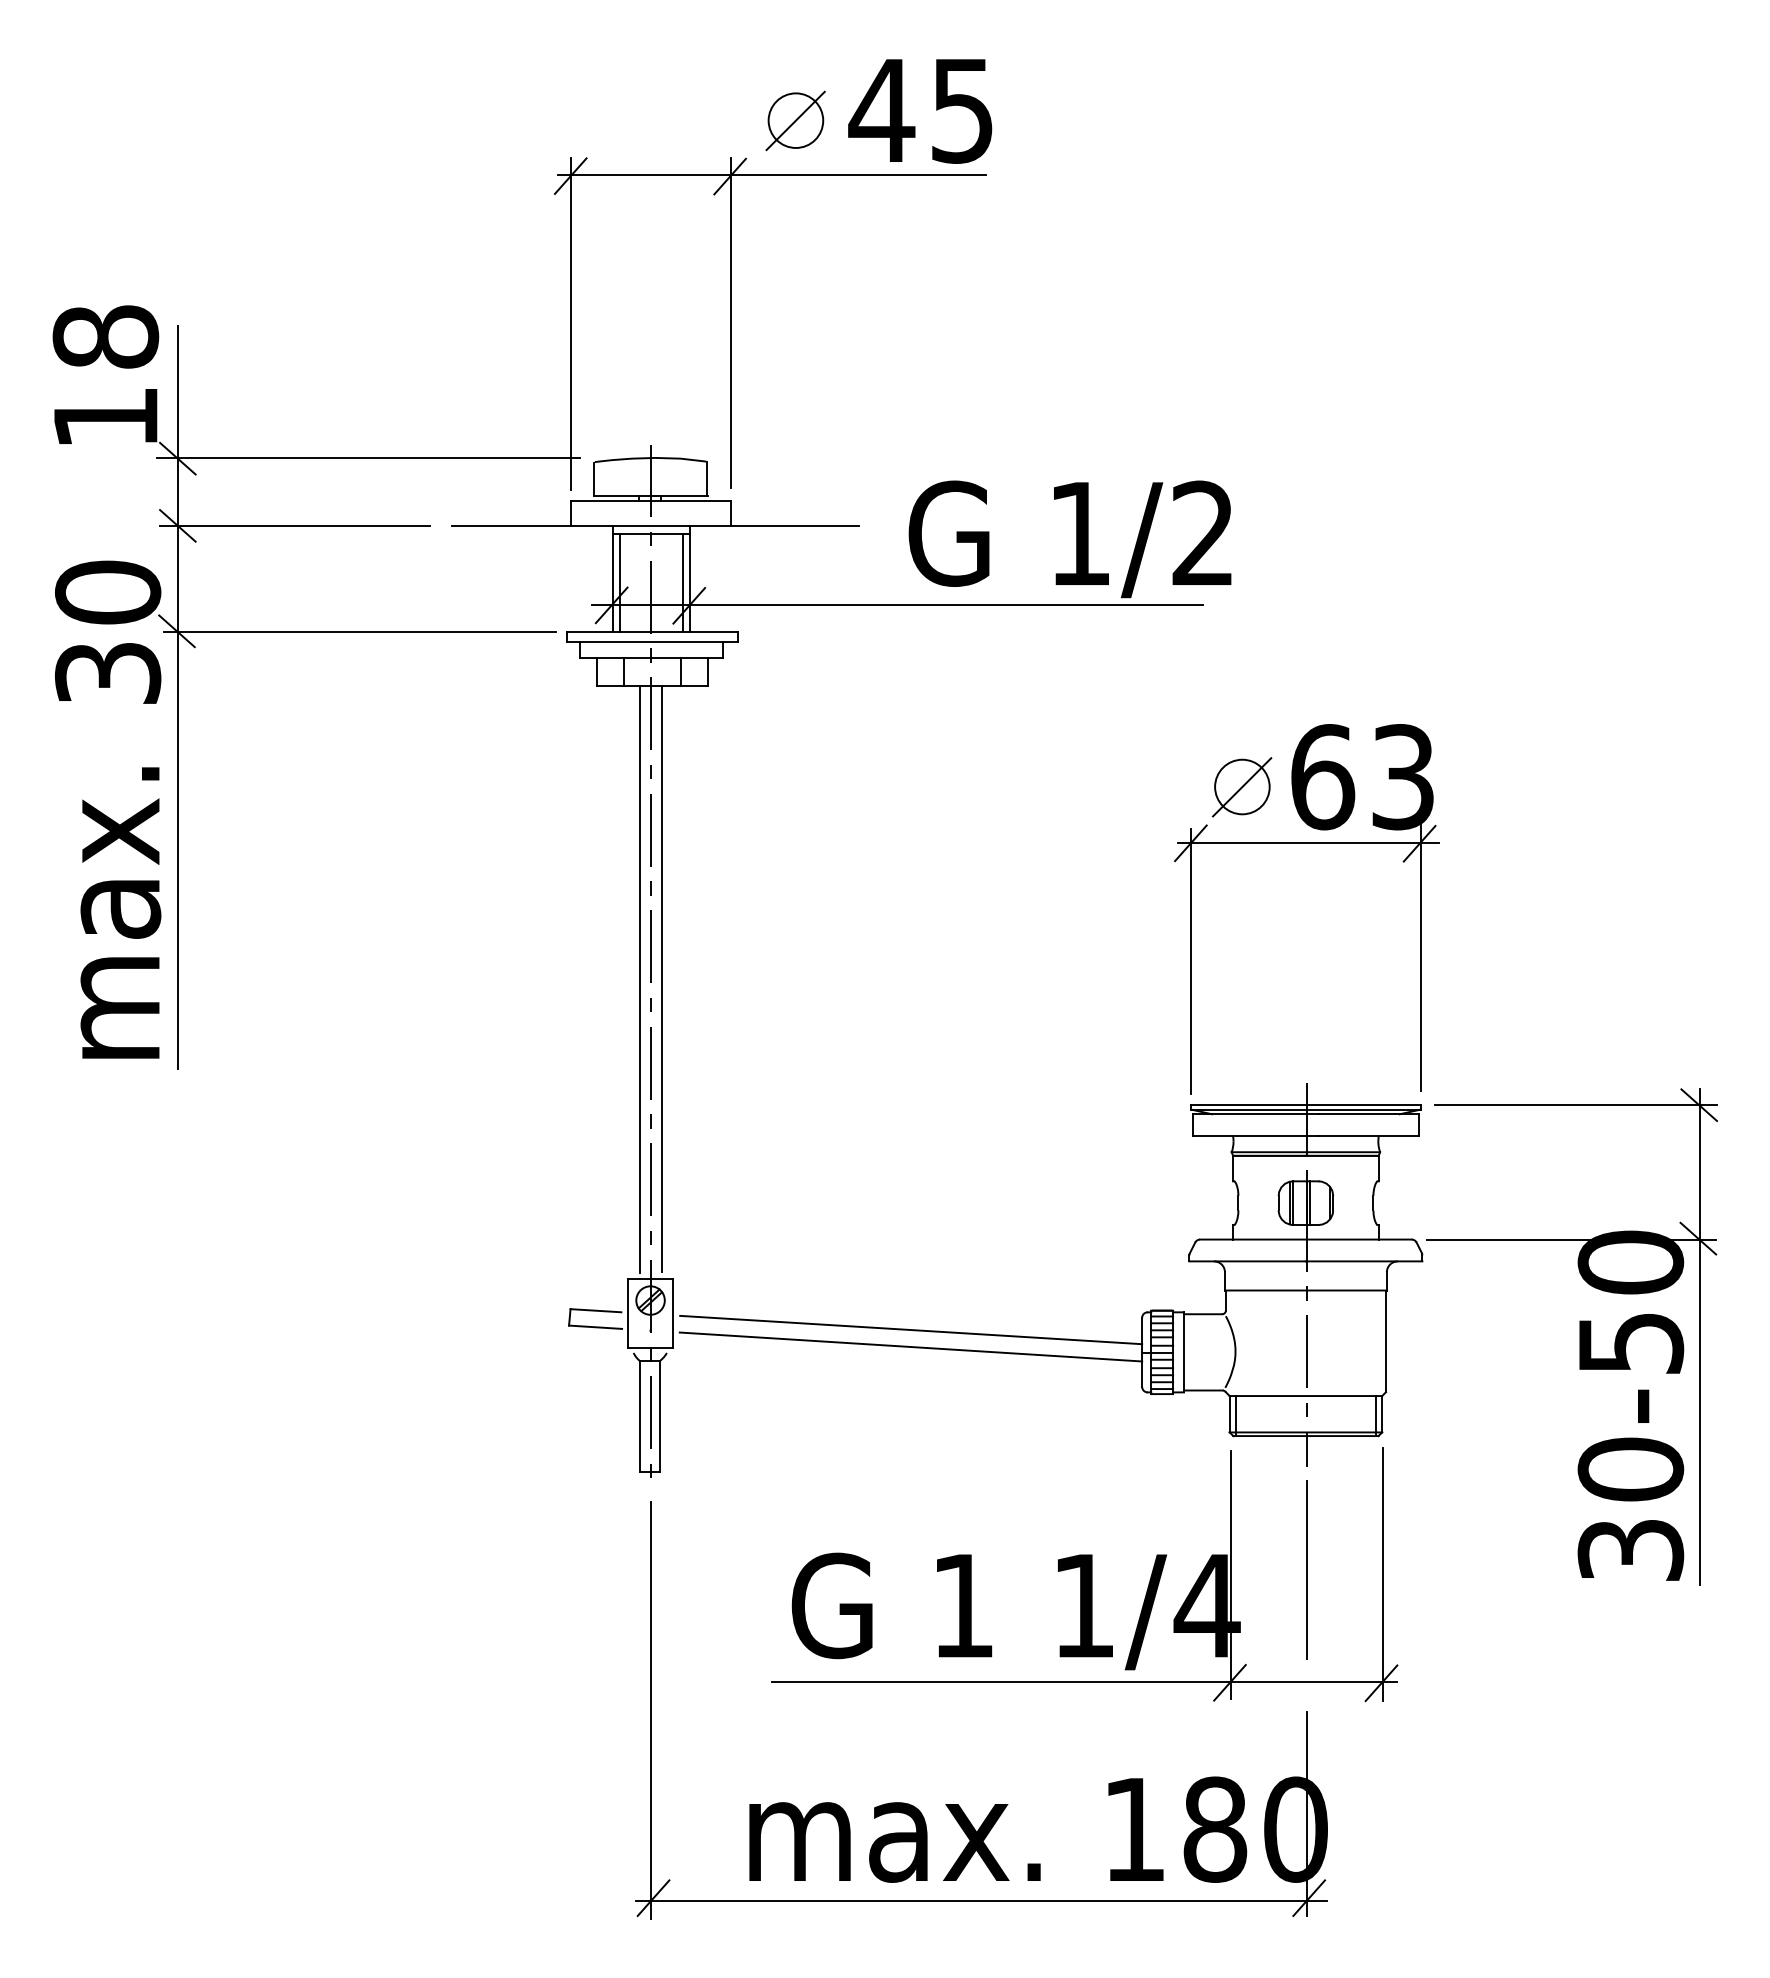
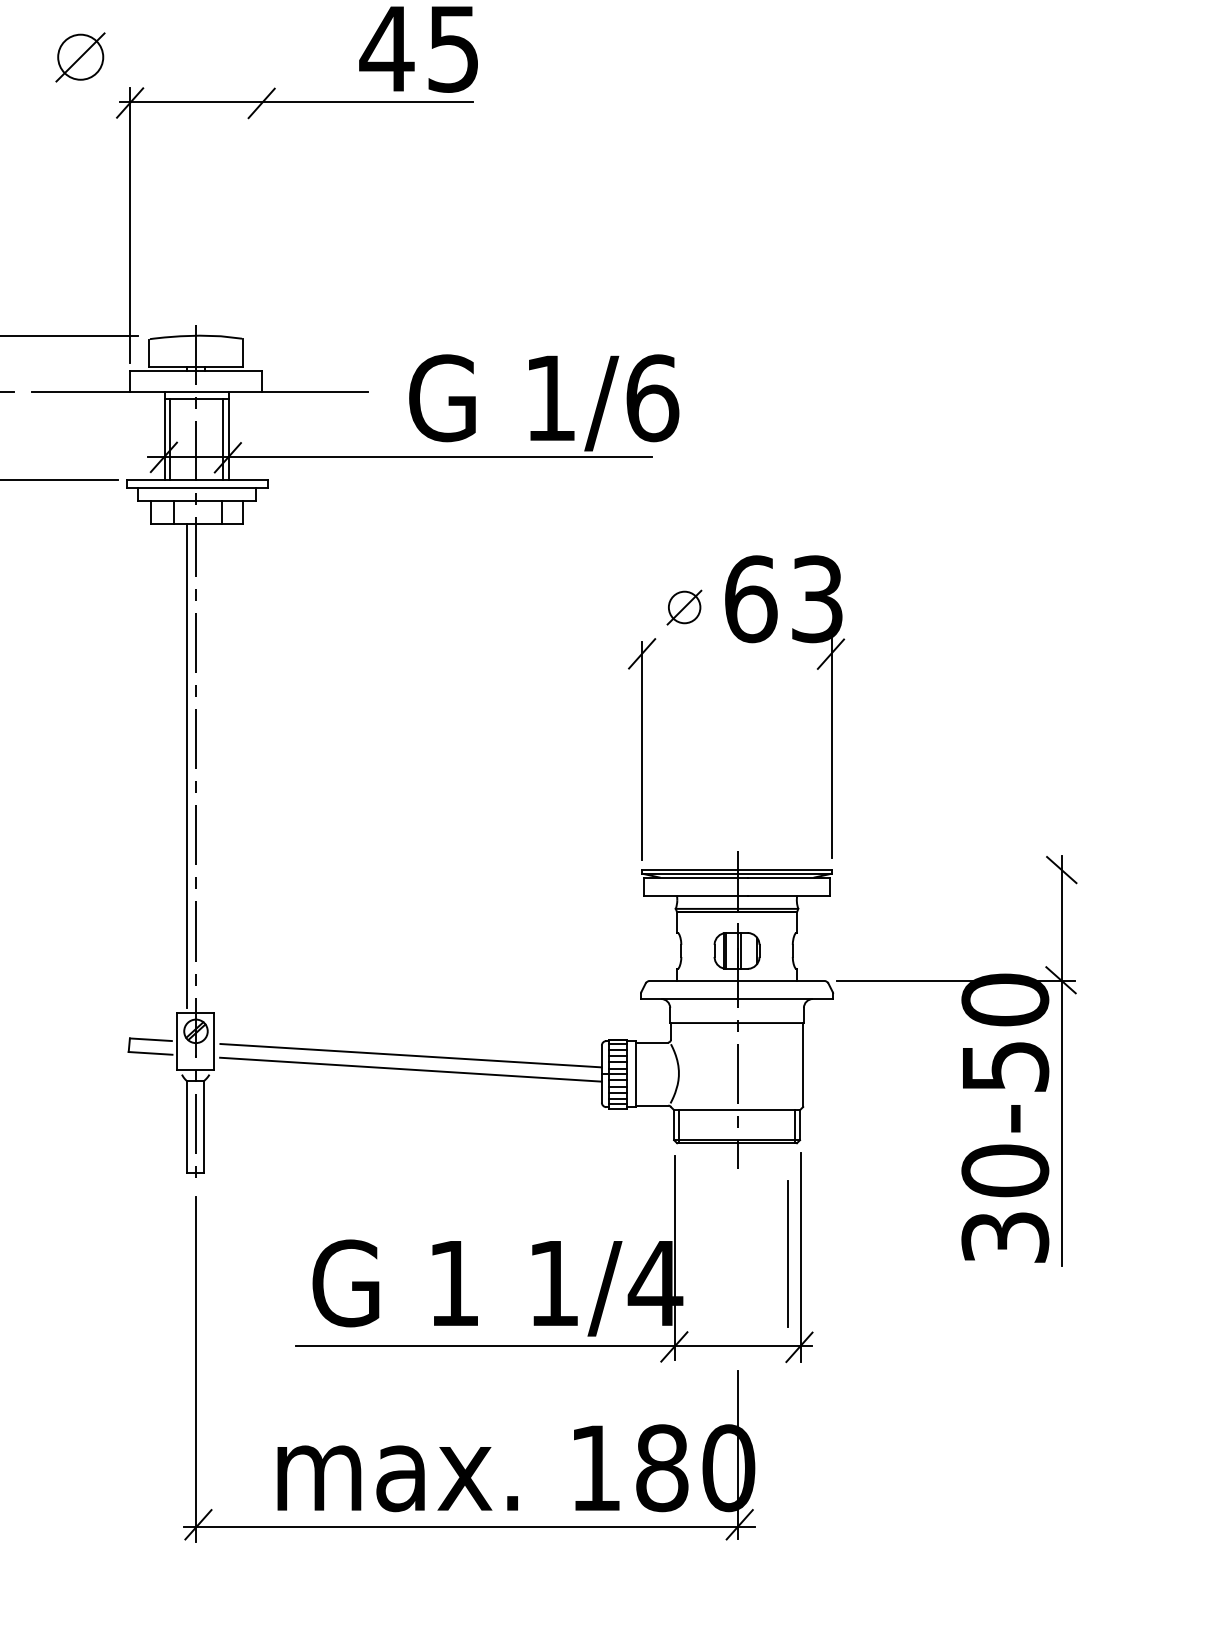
part: (795, 120) -> (80, 57), moved
line: (730, 322) -> (261, 223), removed
text: (1203, 533) -> (652, 398), 1/2 -> 1/6
part: (1242, 787) -> (684, 607), size x0.7
line: (1308, 842) -> (739, 653), removed
line: (661, 978) -> (205, 765), removed
line: (1575, 1105) -> (959, 870), removed
line: (1306, 1569) -> (787, 1253), moved

